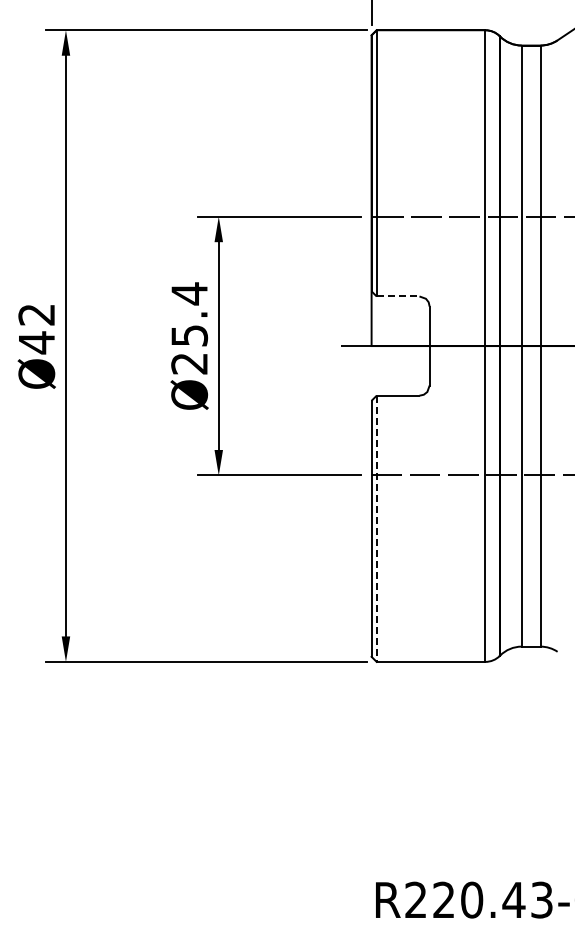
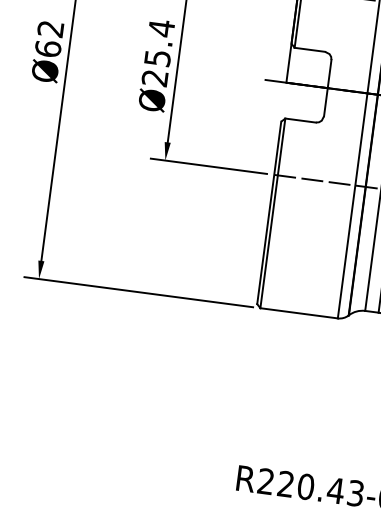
line: (398, 296) -> (310, 49), dashed -> solid
text: (36, 342) -> (47, 48), Ø42 -> Ø62
line: (376, 529) -> (272, 213), dashed -> solid

